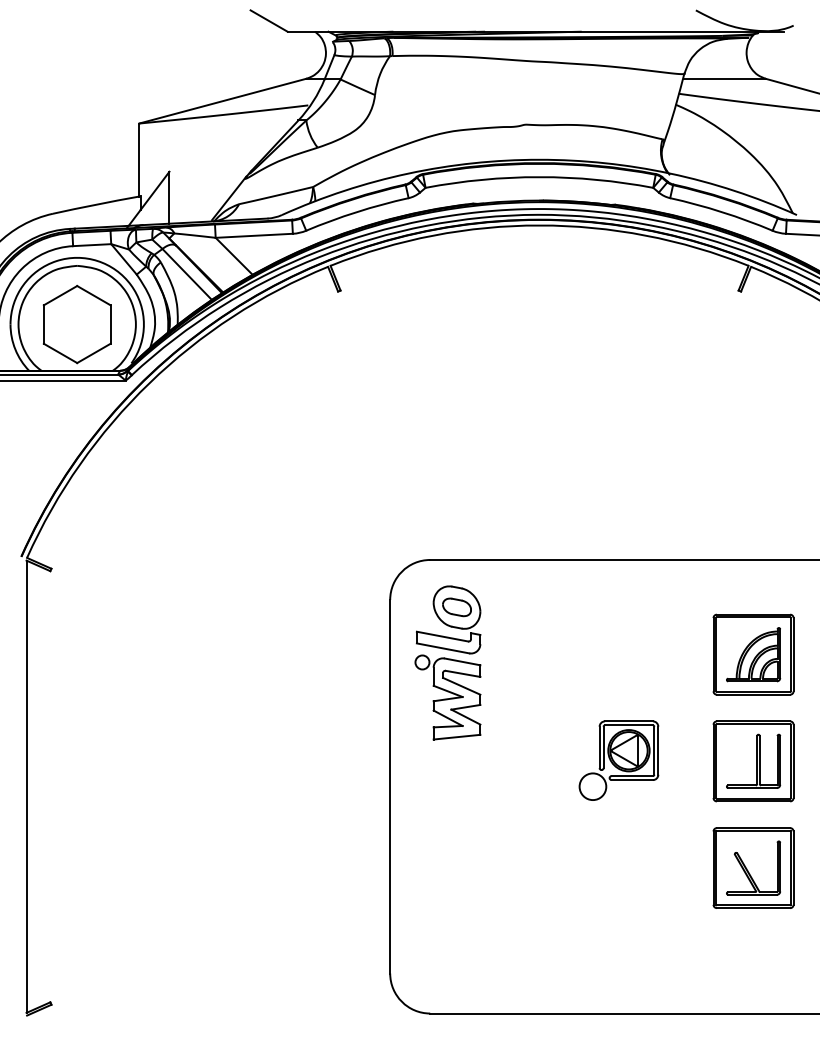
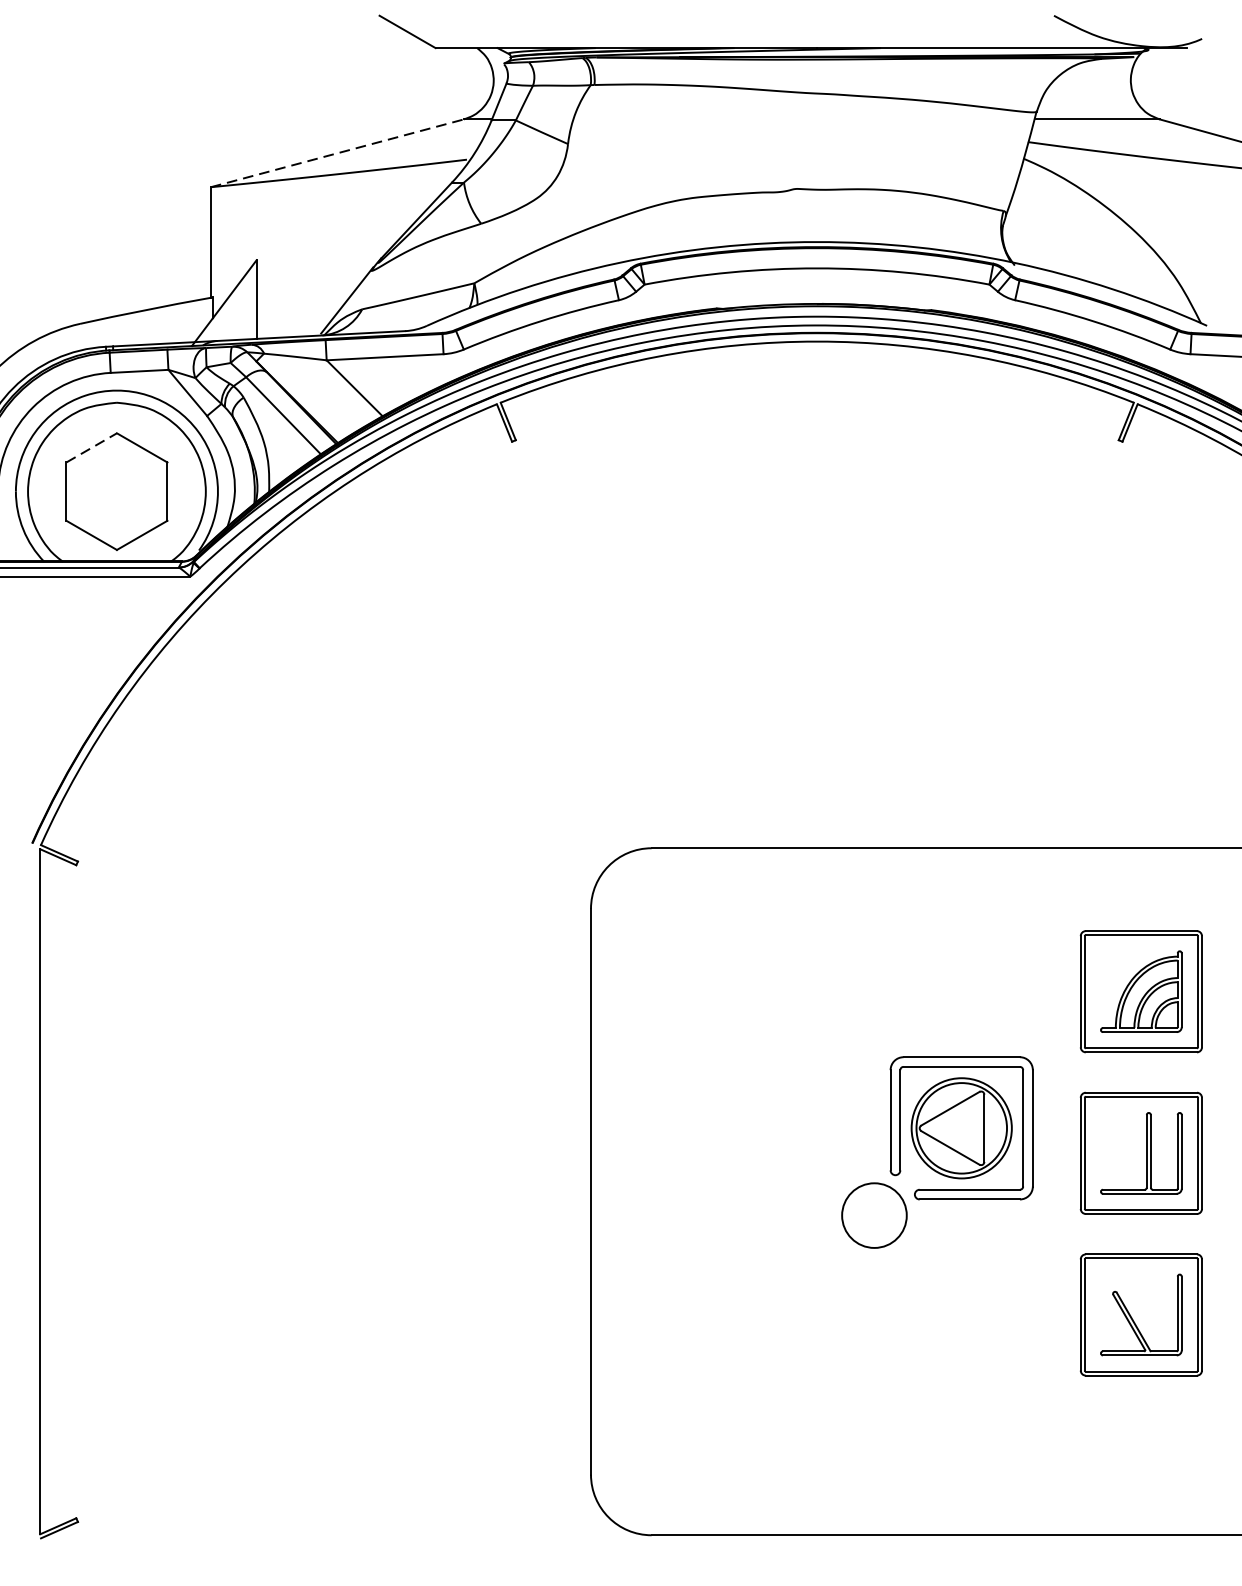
line: (223, 101) -> (338, 153), solid -> dashed
line: (60, 295) -> (91, 447), solid -> dashed
part: (447, 662) -> (677, 1003), removed
part: (618, 760) -> (936, 1151), size x1.6

